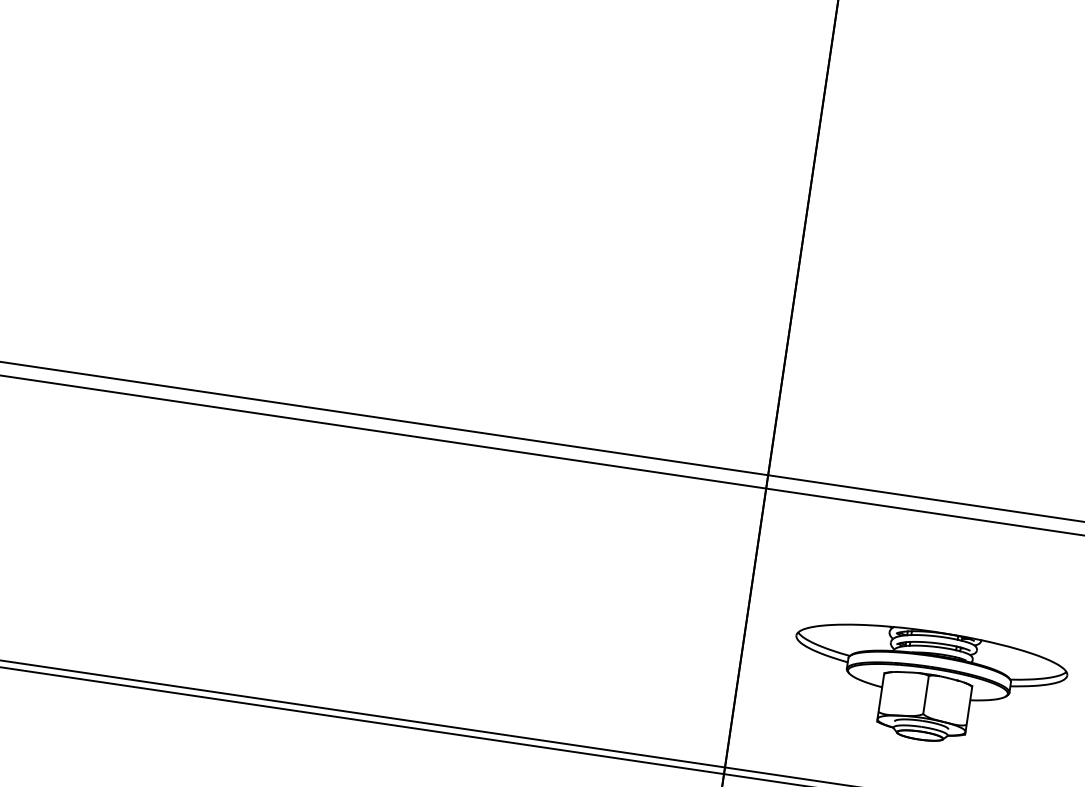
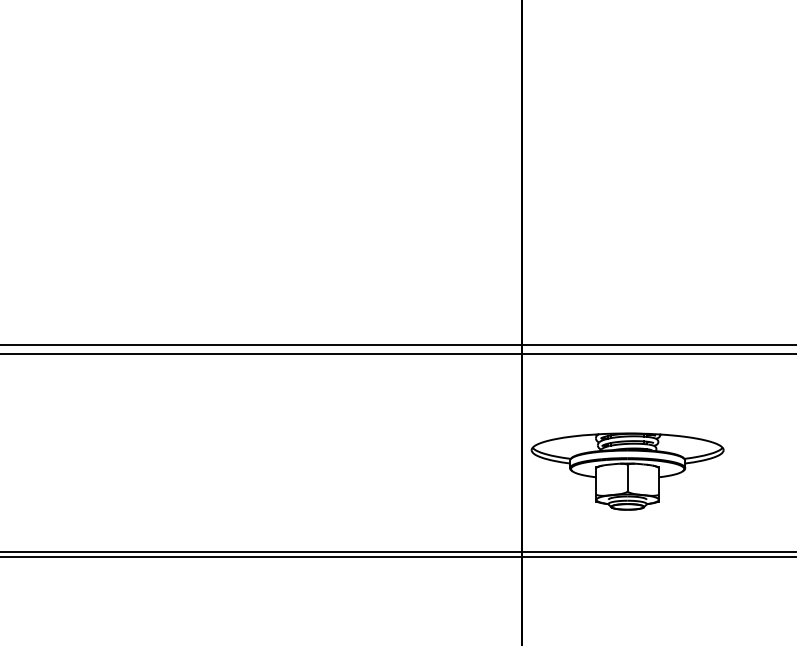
part: (927, 685) -> (627, 471), moved

